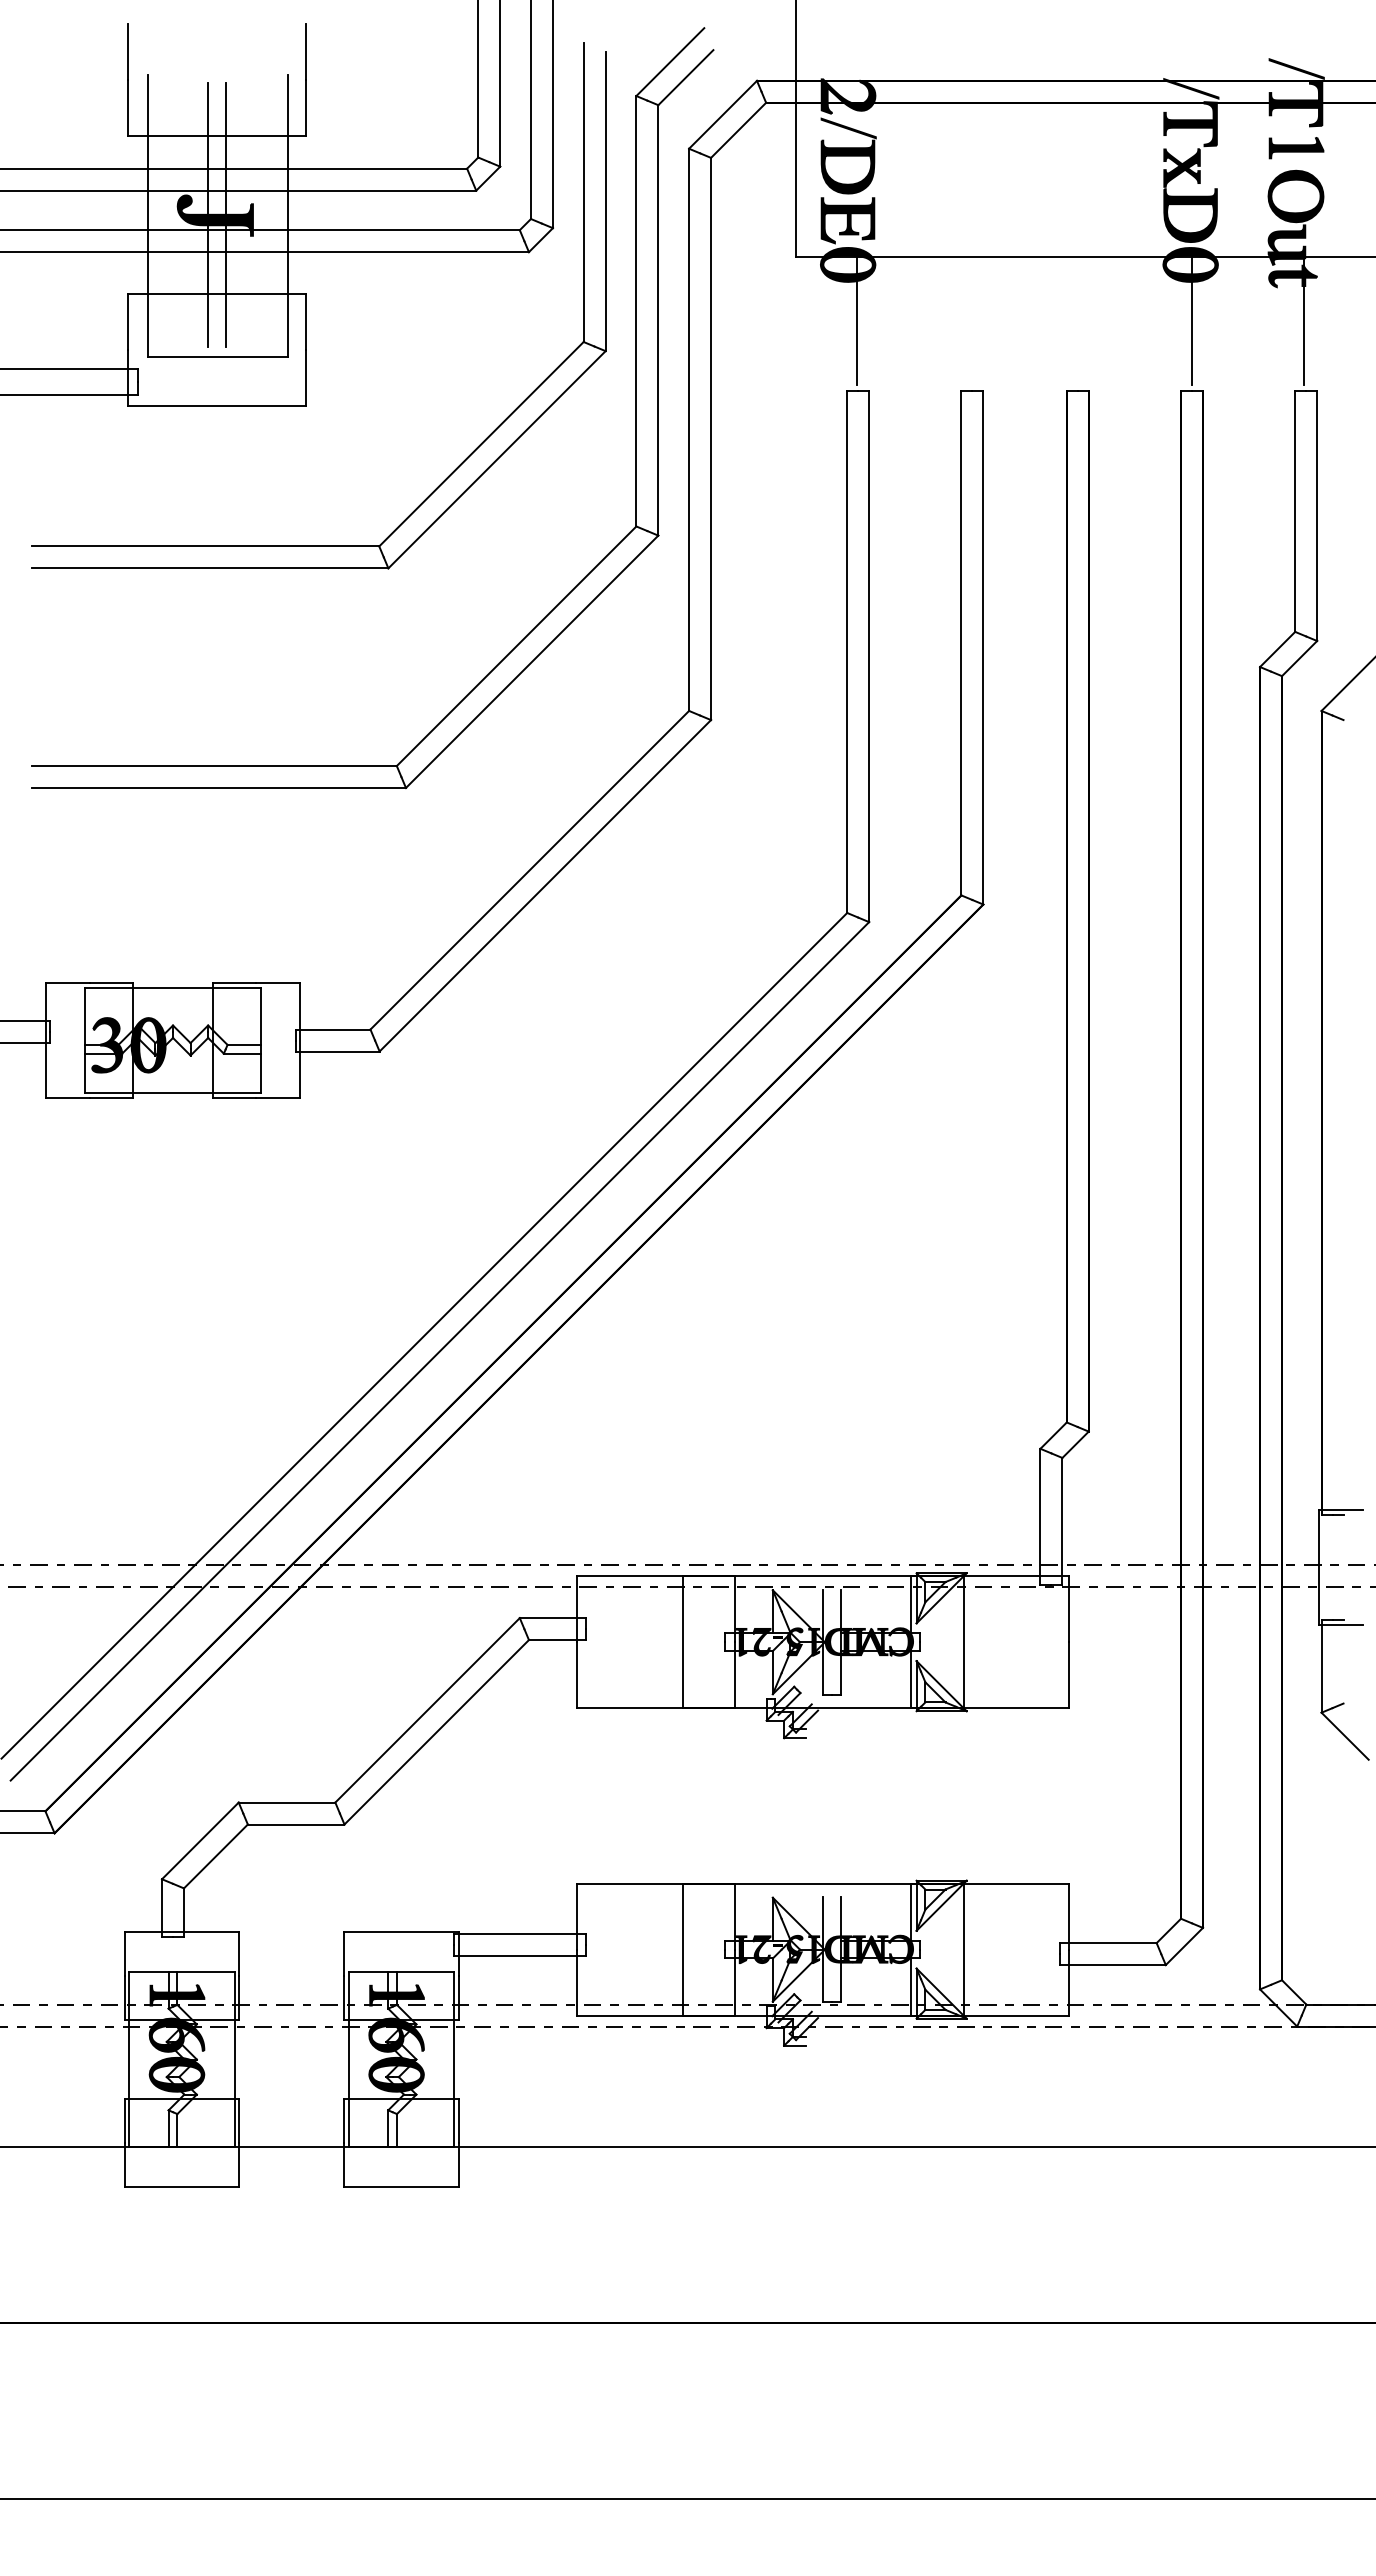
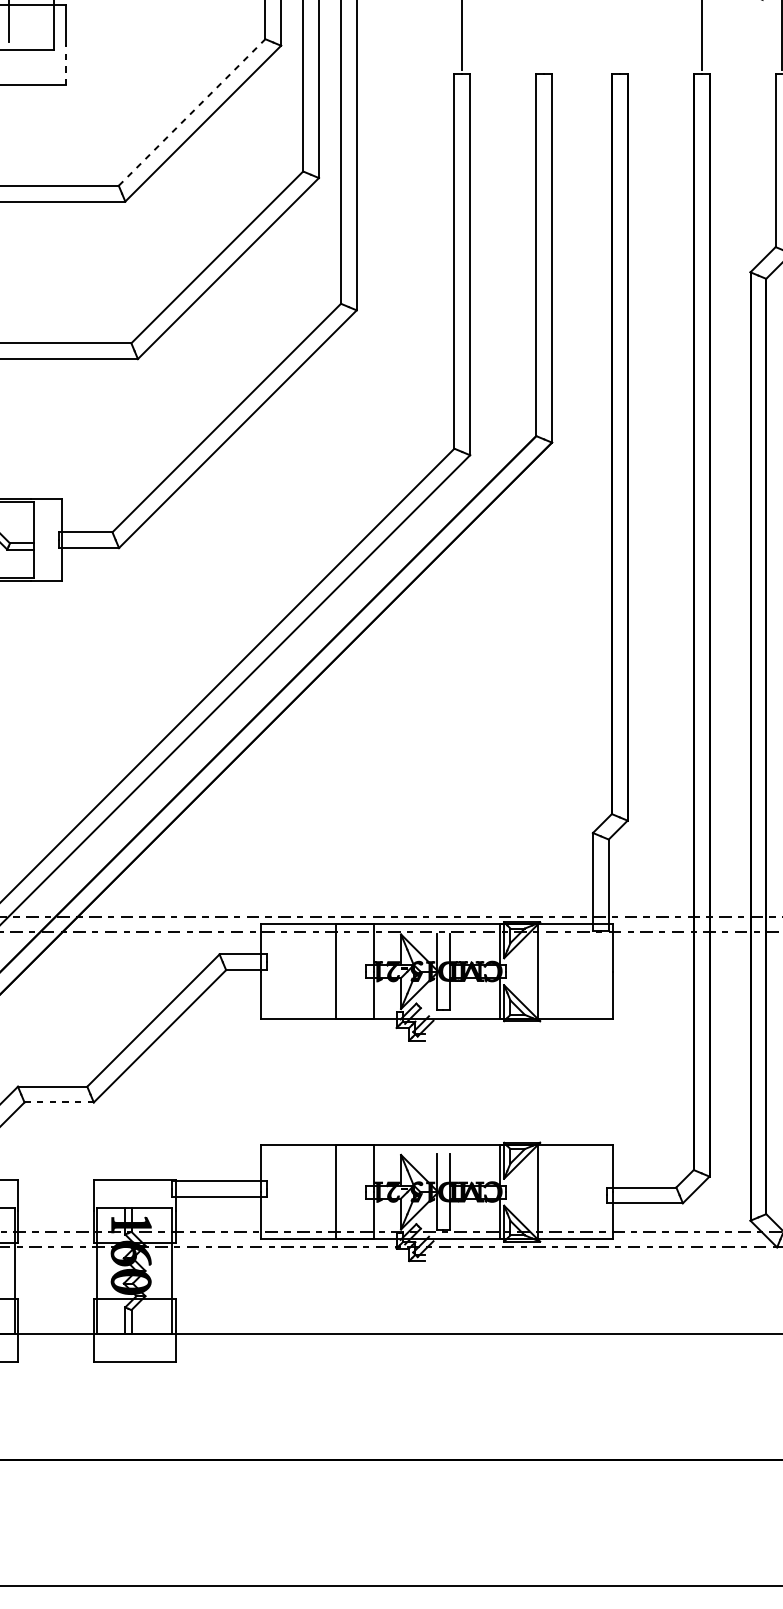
line: (305, 377) -> (65, 64), solid -> dashed
line: (481, 444) -> (192, 112), solid -> dashed
line: (296, 1824) -> (59, 1102), solid -> dashed

